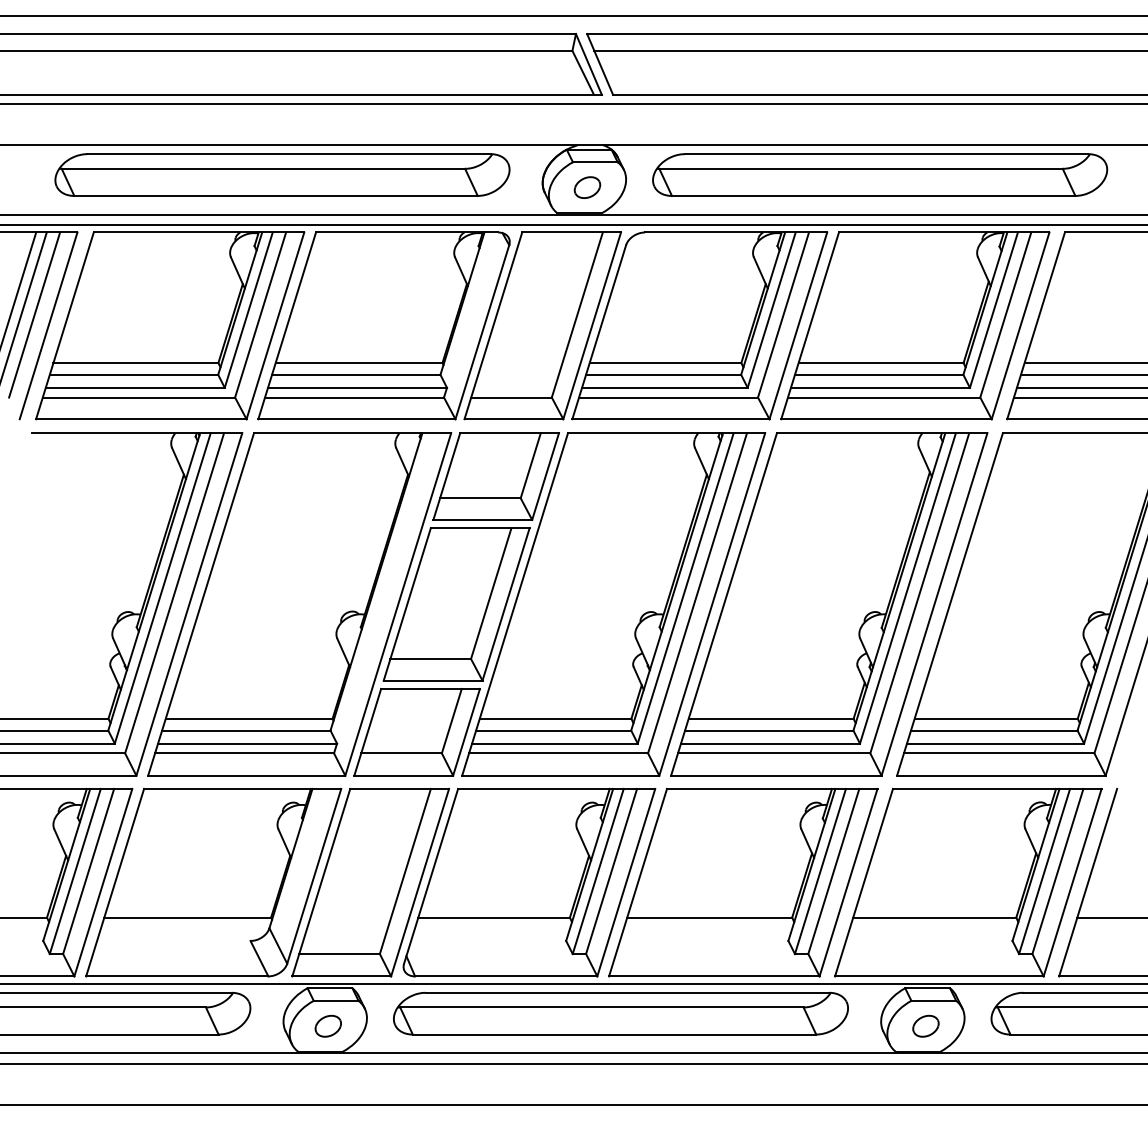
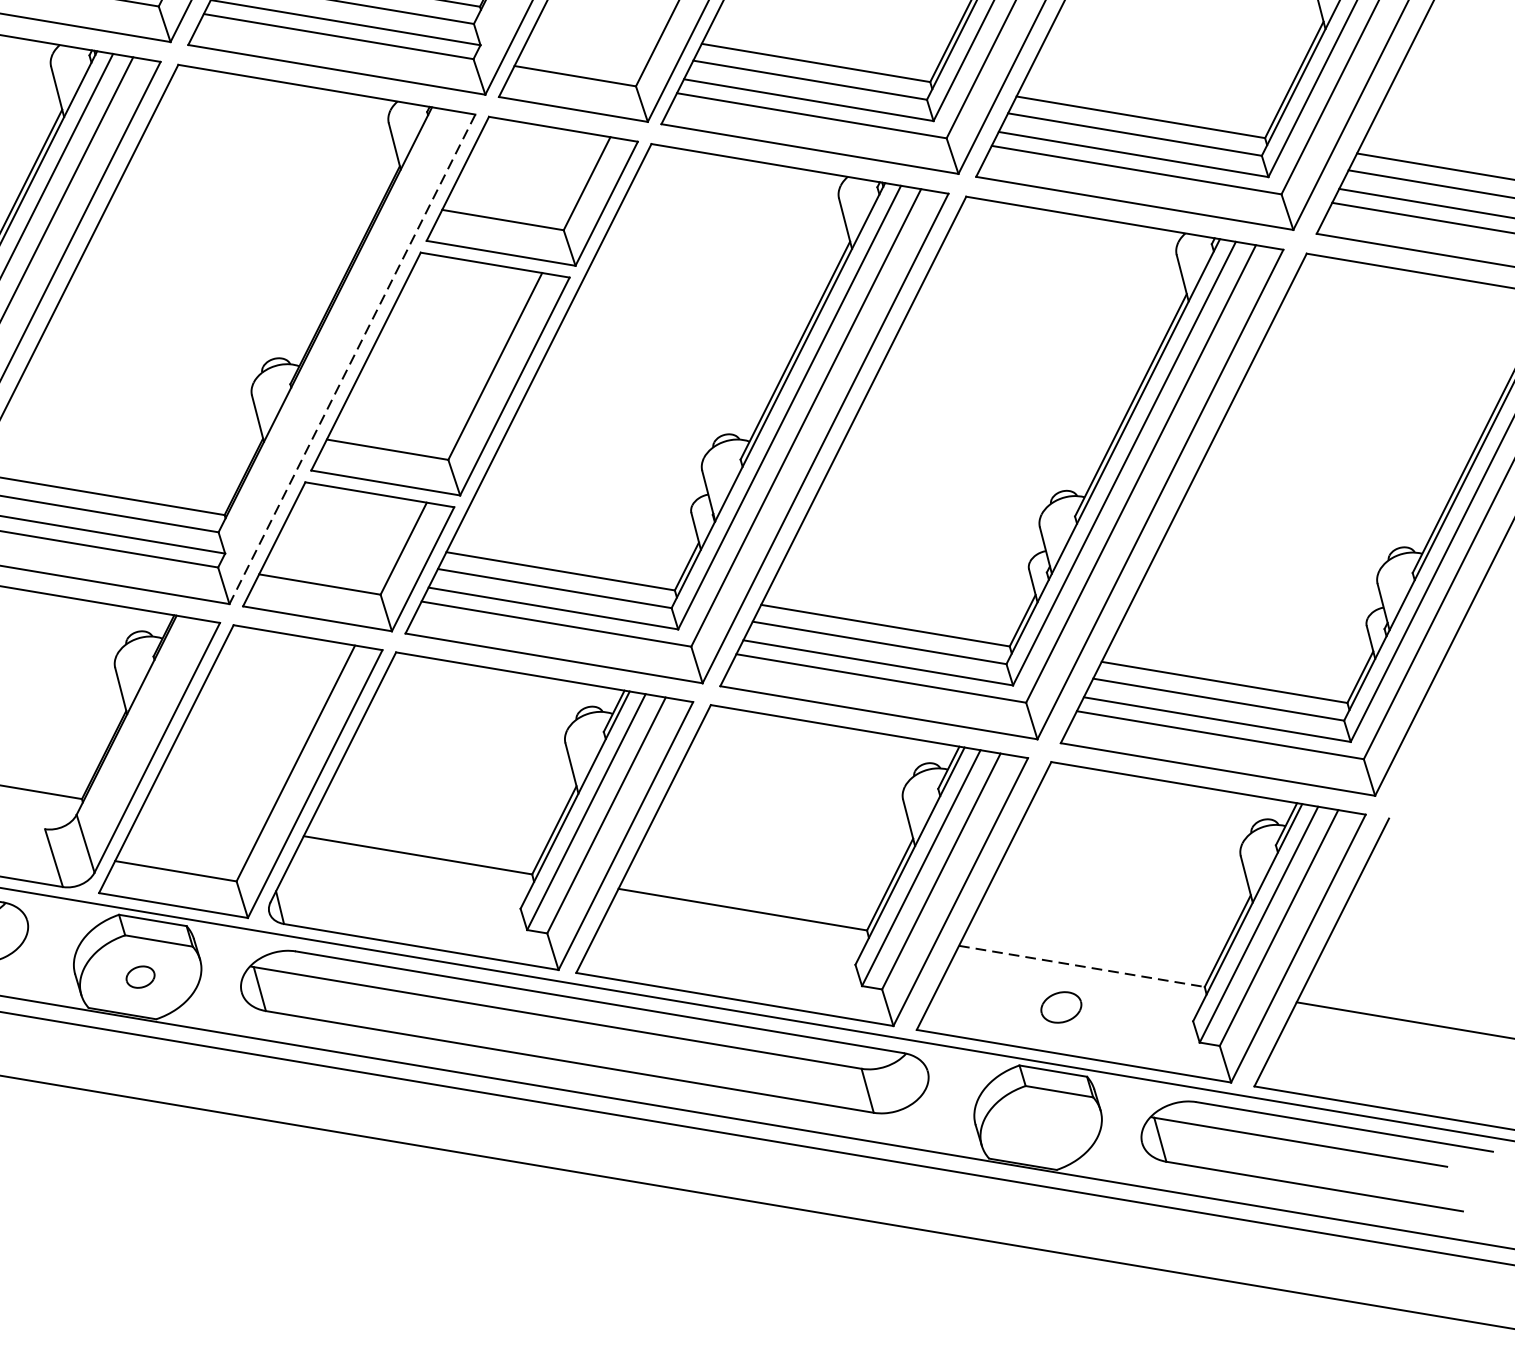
line: (398, 604) -> (352, 359), solid -> dashed
line: (934, 917) -> (1081, 966), solid -> dashed
part: (327, 1025) -> (139, 975), size x0.7
part: (925, 1025) -> (1060, 1006), moved

